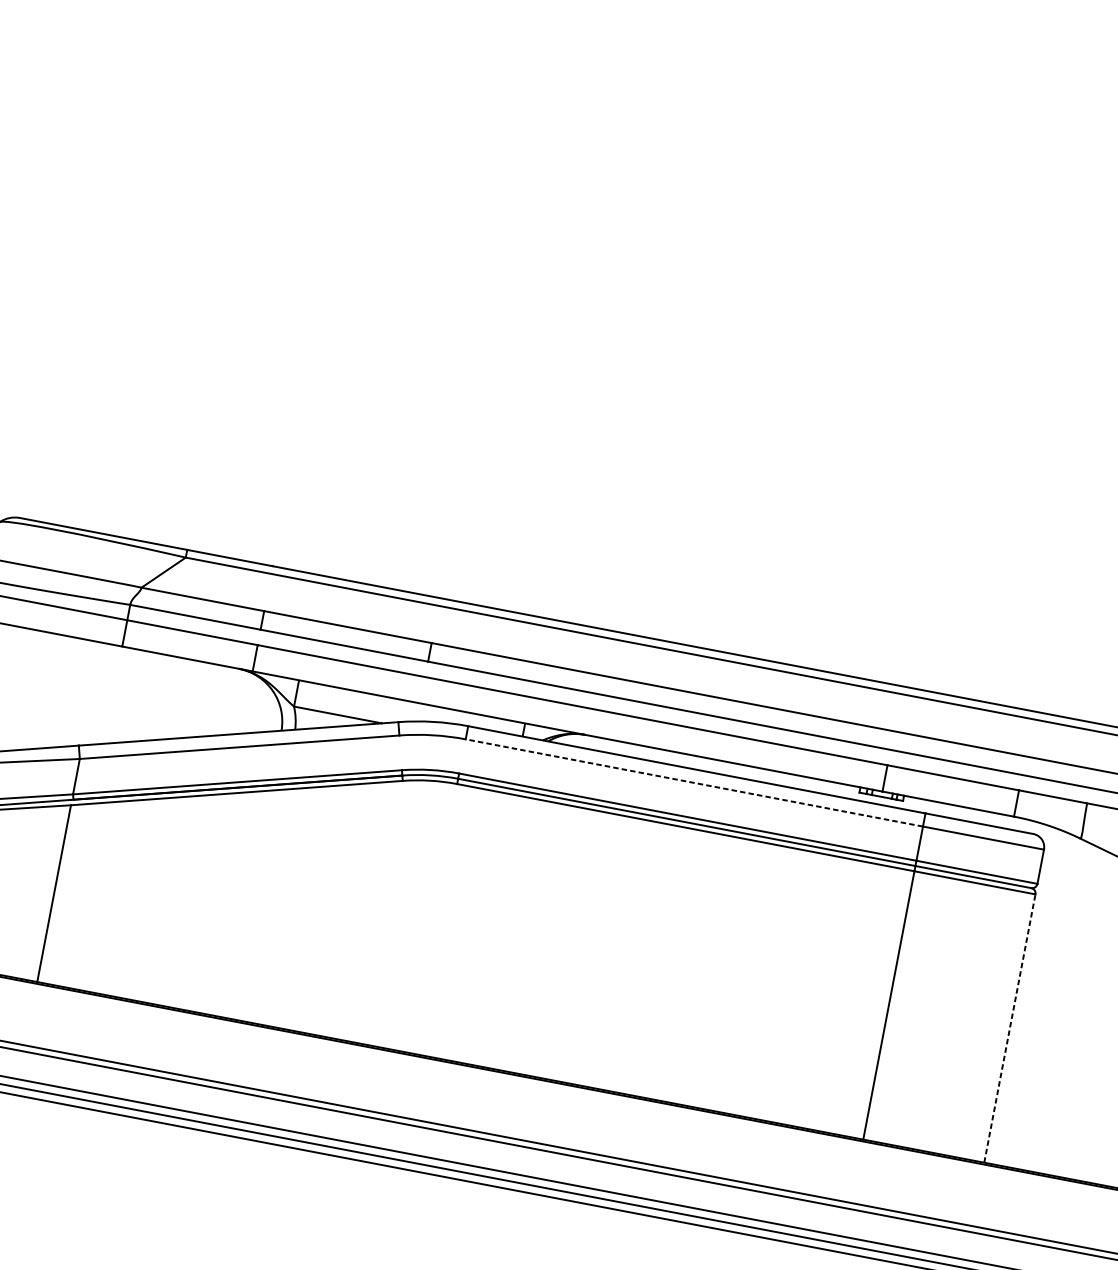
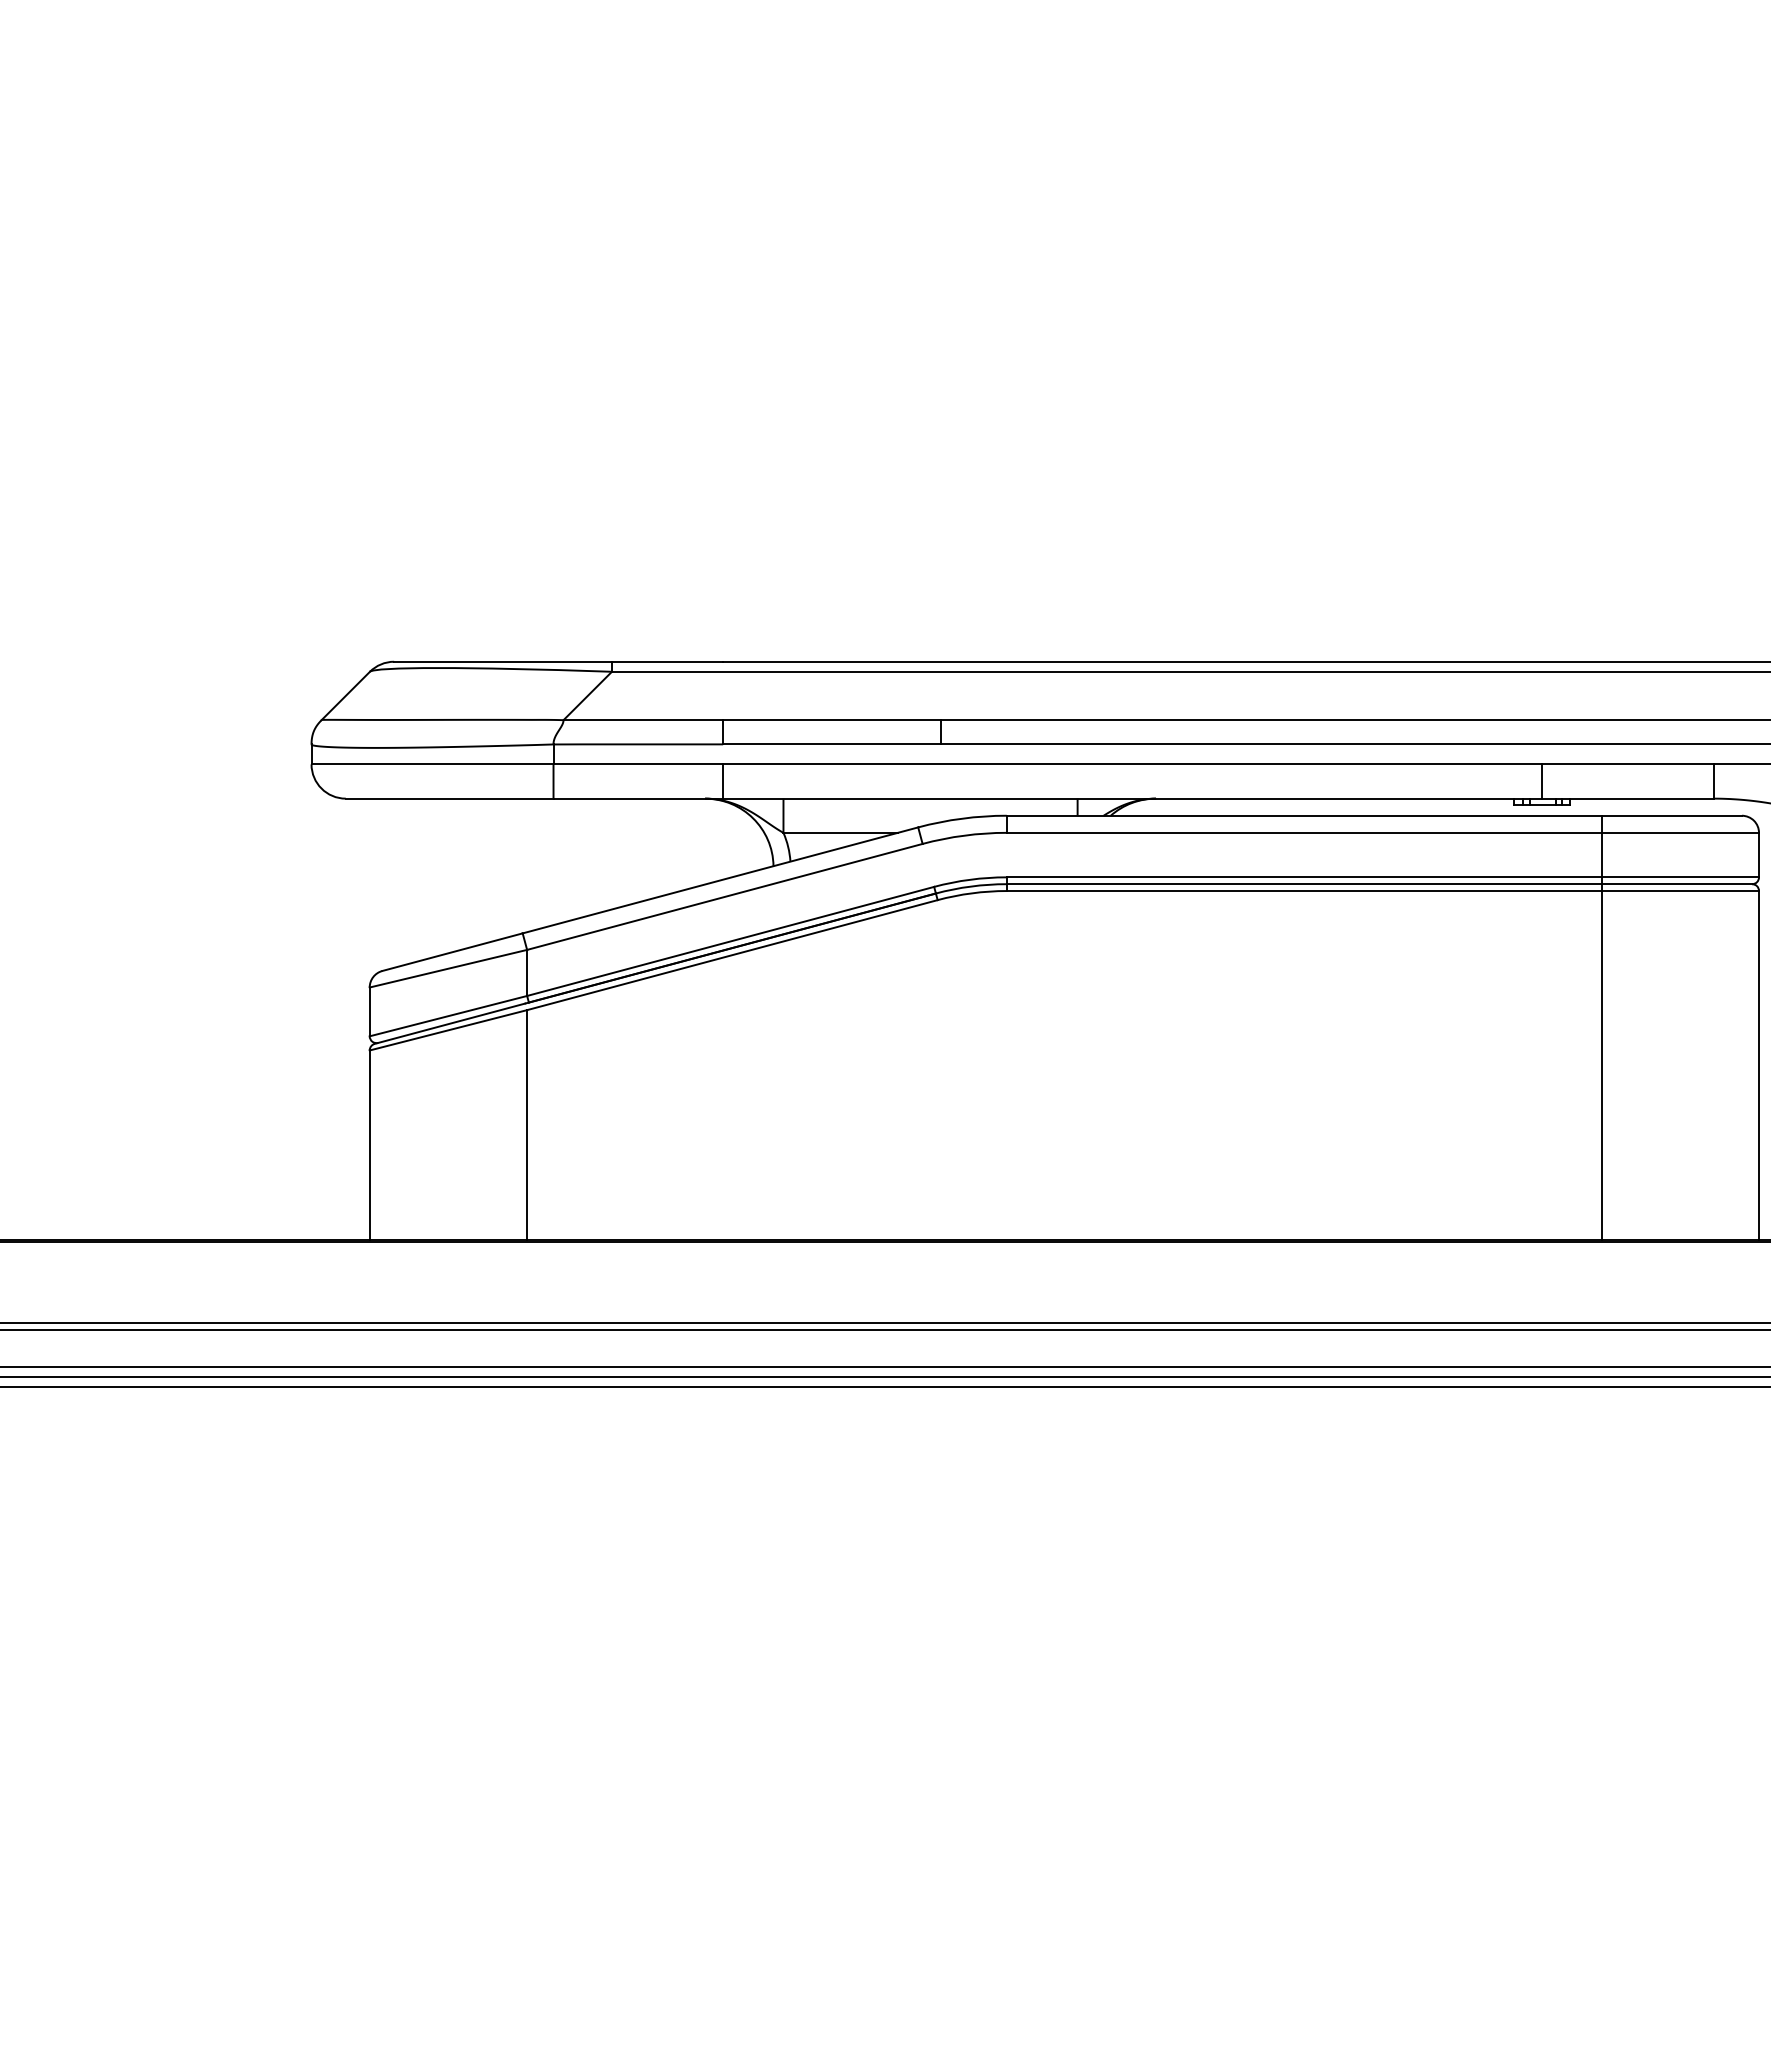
line: (693, 782) -> (1303, 832), dashed -> solid
line: (1010, 1028) -> (1759, 1065), dashed -> solid

